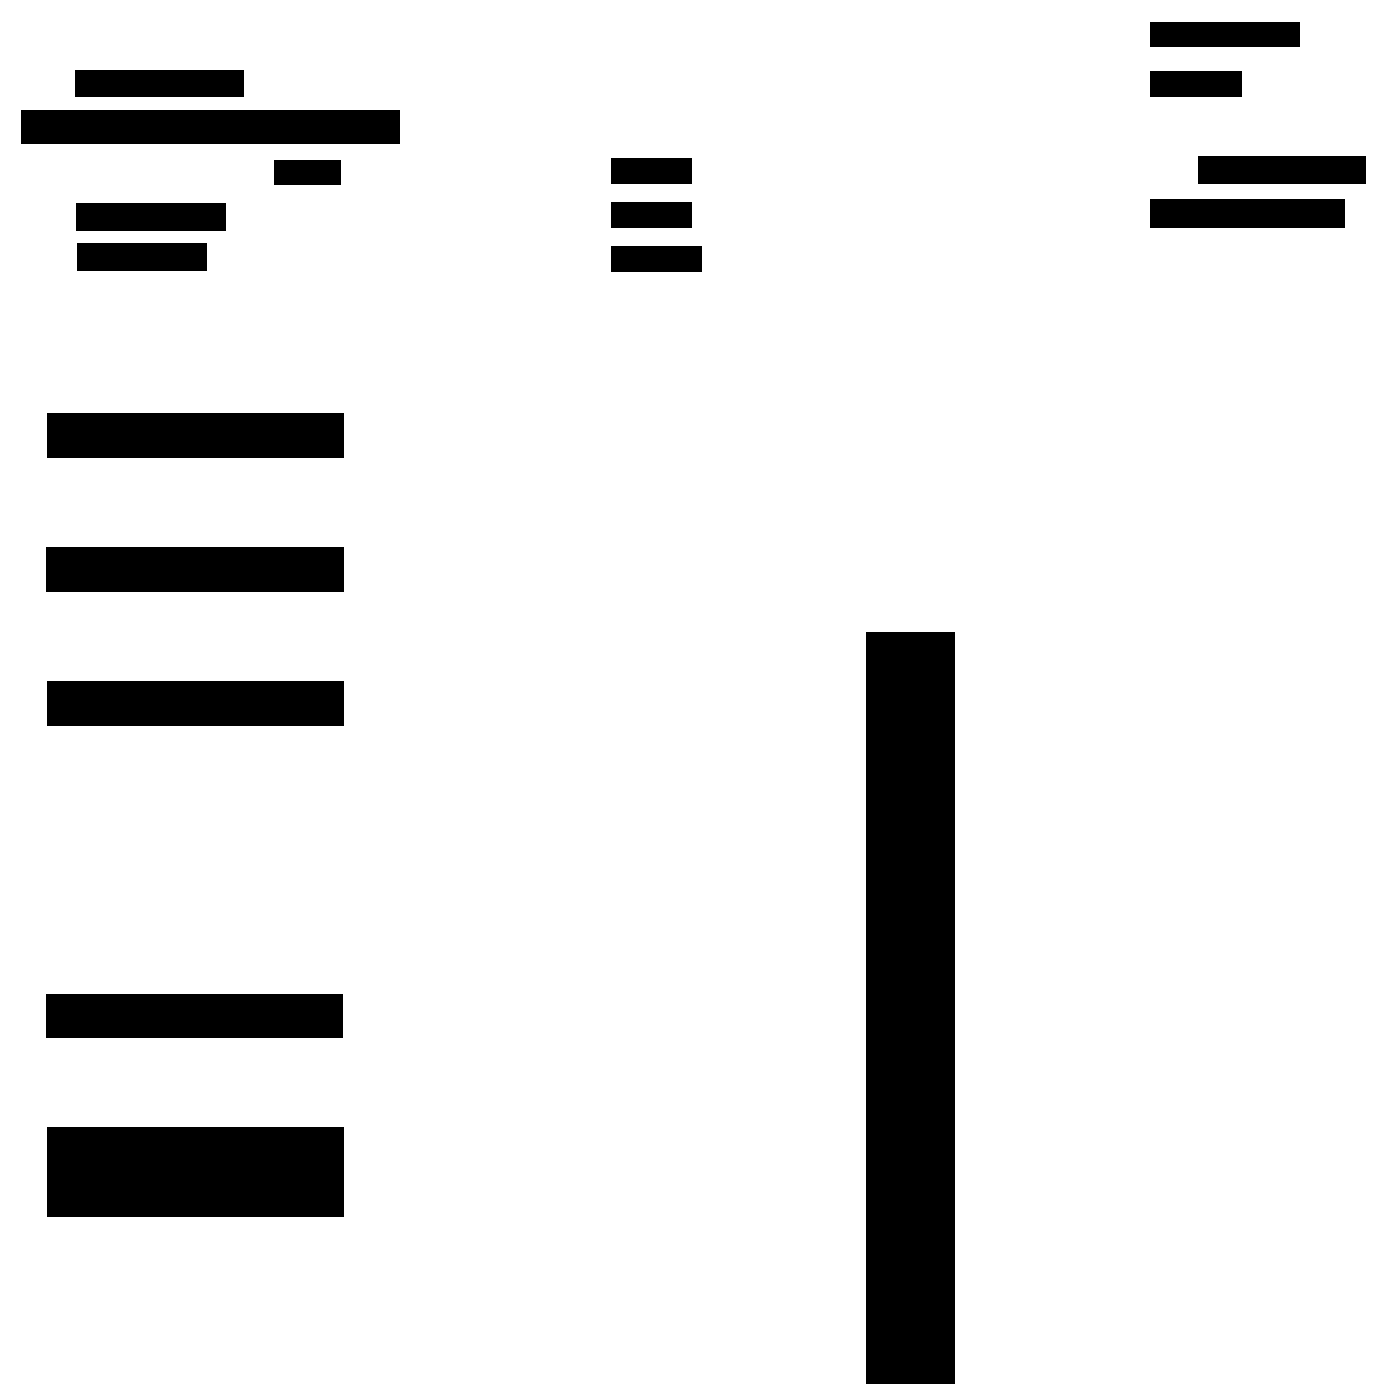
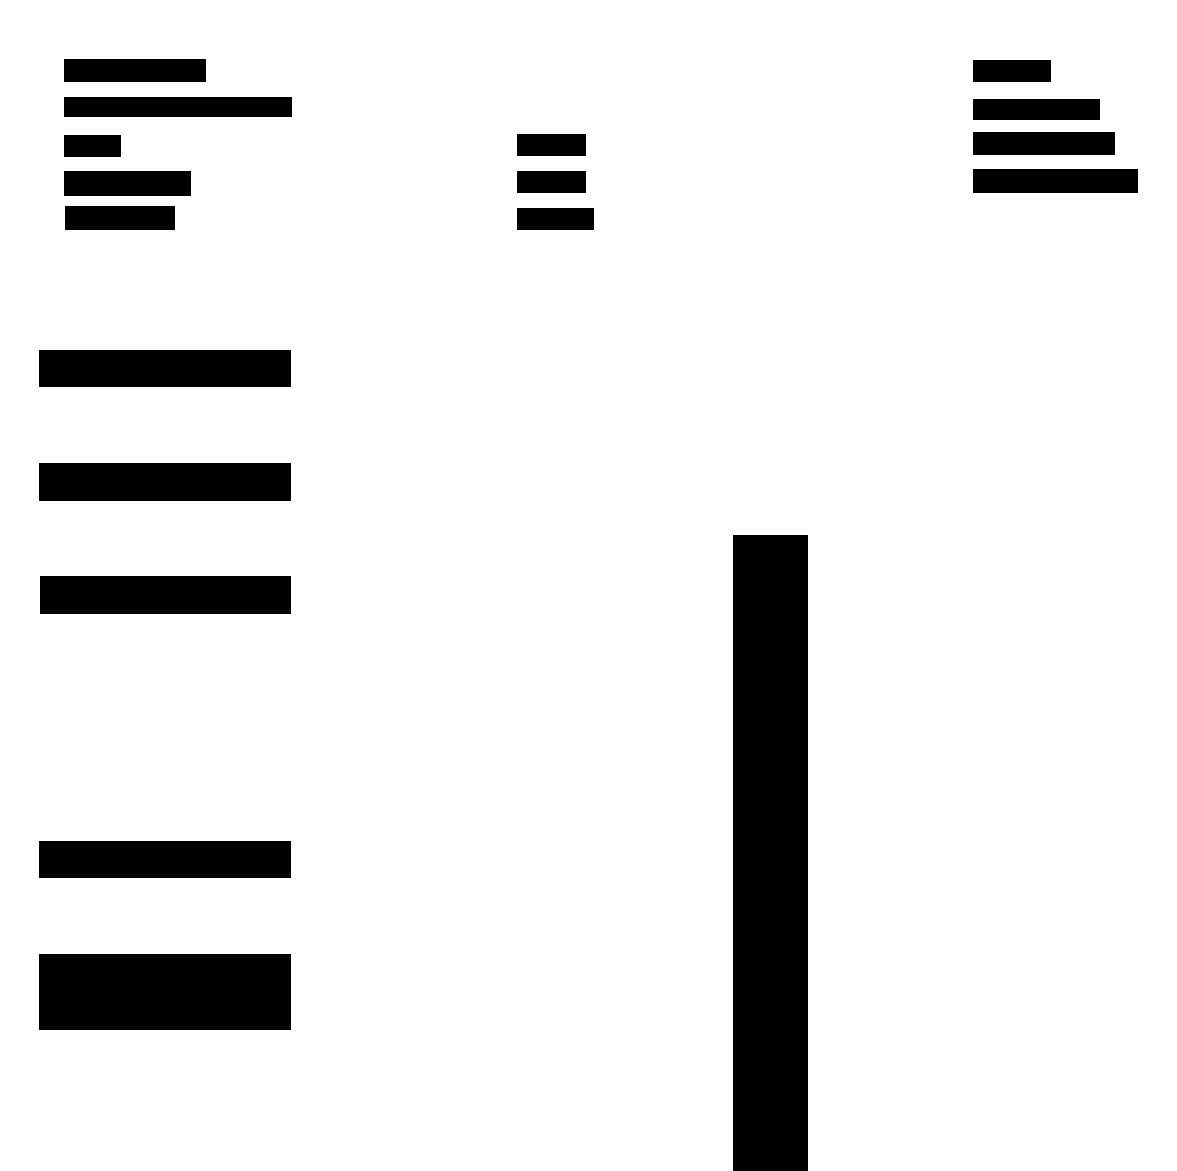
part: (1224, 34) -> (1036, 109), moved
part: (210, 126) -> (178, 106), size x0.71
part: (1281, 169) -> (1043, 143), moved
part: (307, 172) -> (92, 145), moved

